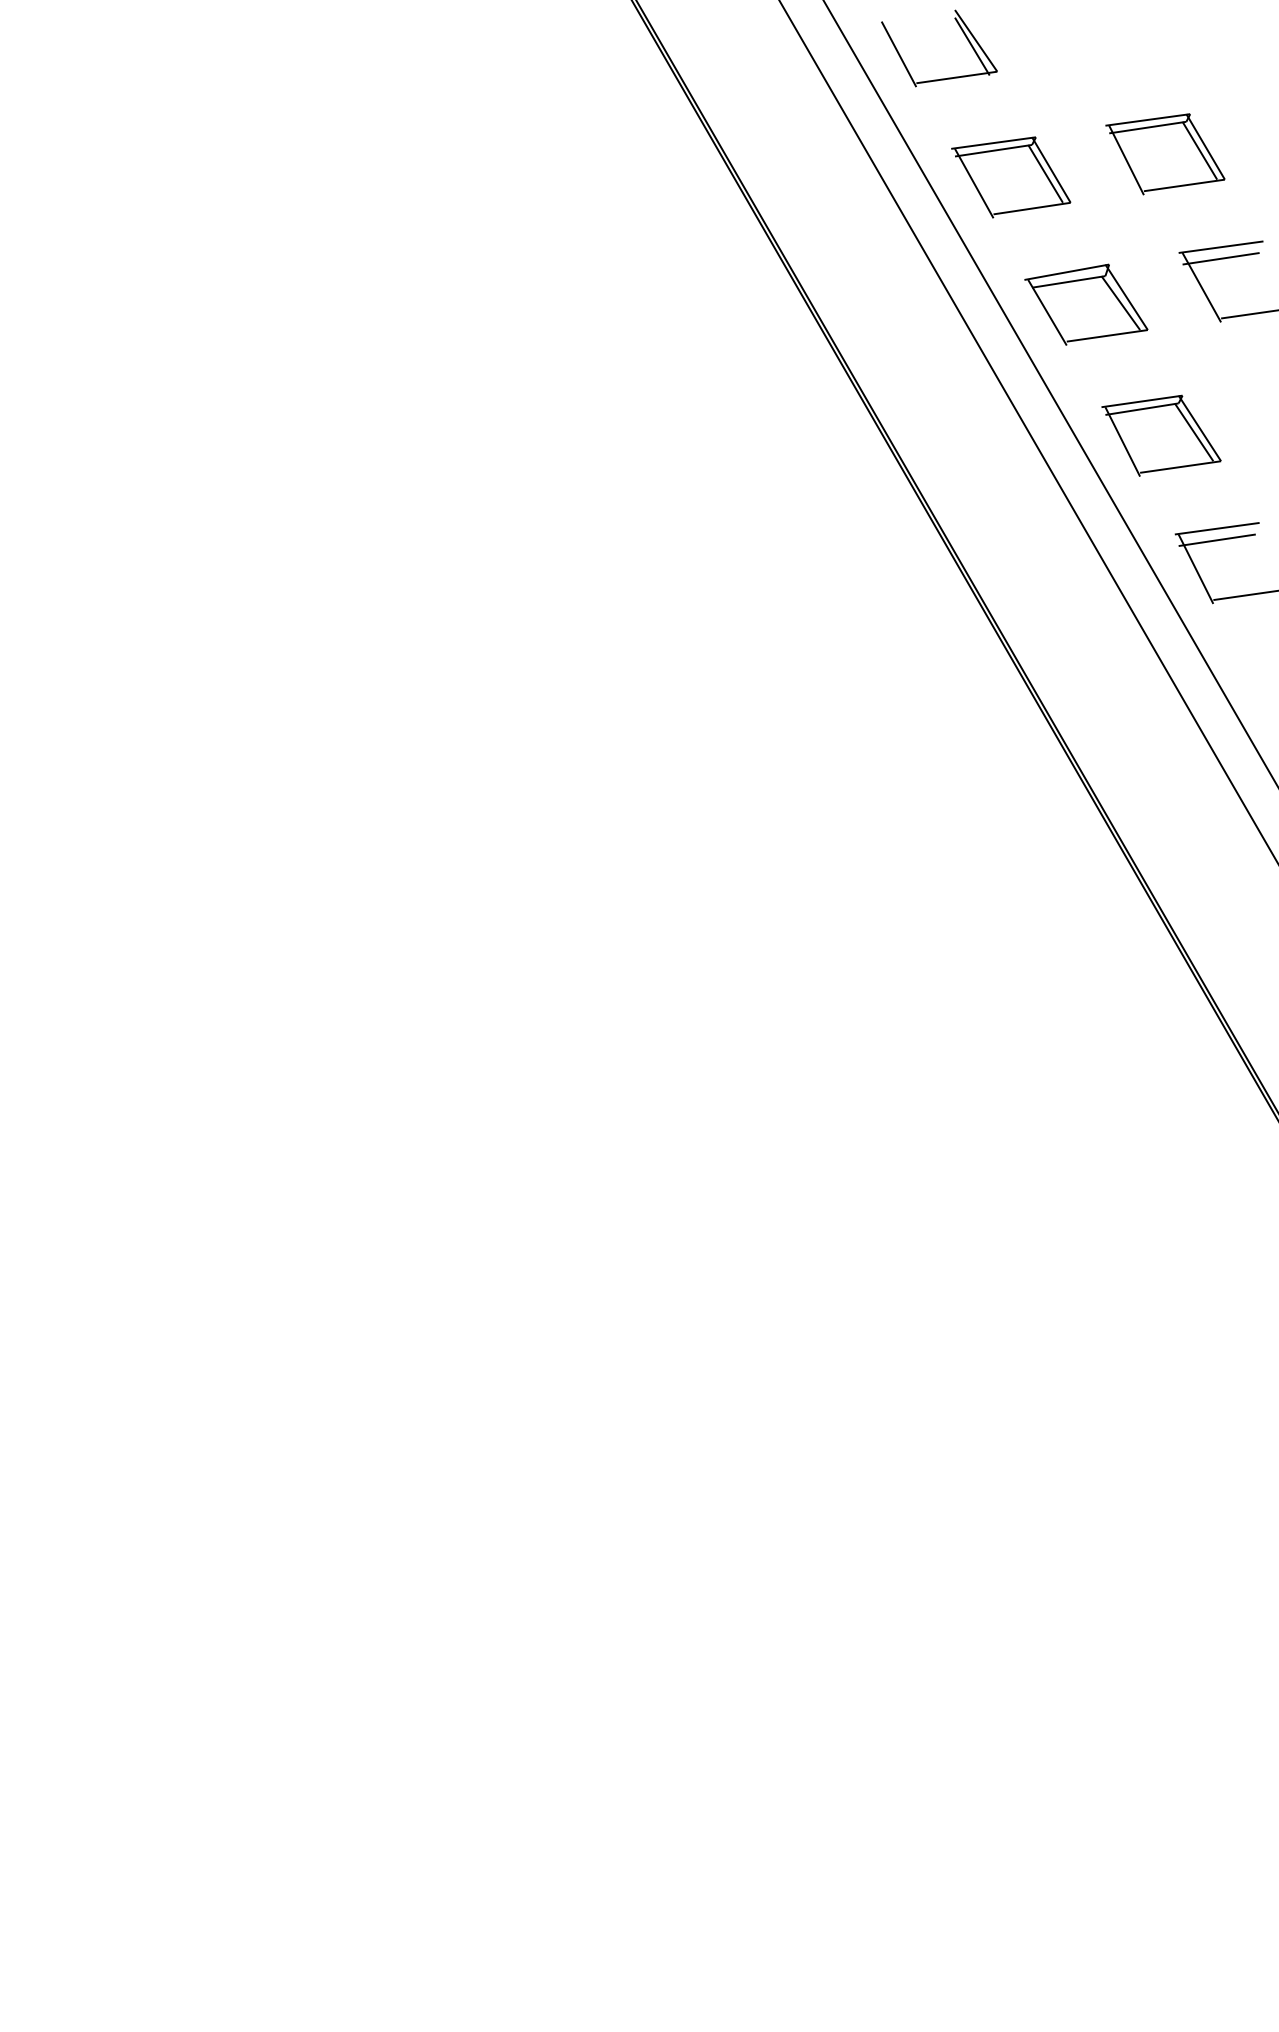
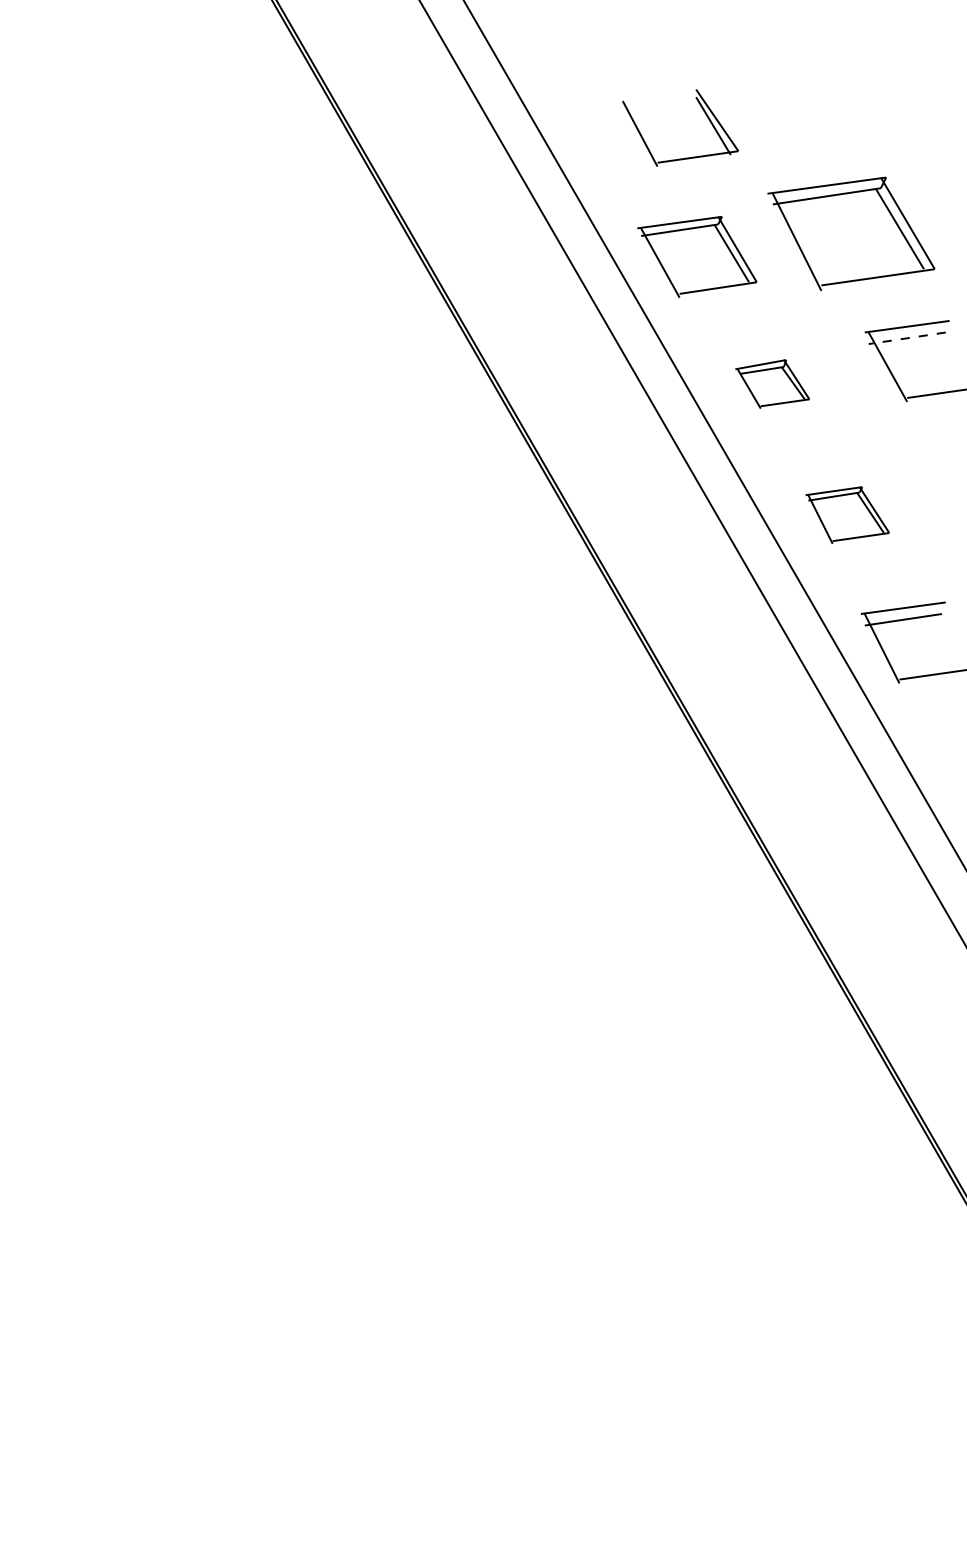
part: (962, 32) -> (703, 112), moved
part: (1165, 154) -> (851, 234), size x1.4
line: (1221, 258) -> (907, 338), solid -> dashed
part: (1086, 304) -> (772, 384), size x0.6
part: (1161, 435) -> (847, 515), size x0.7

